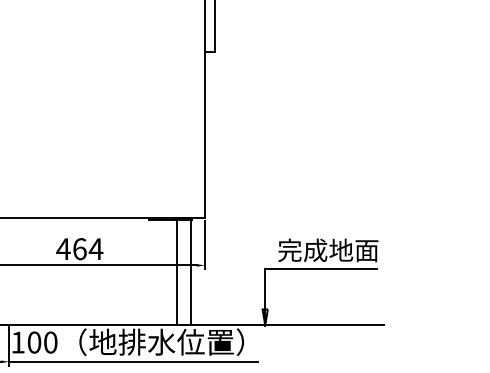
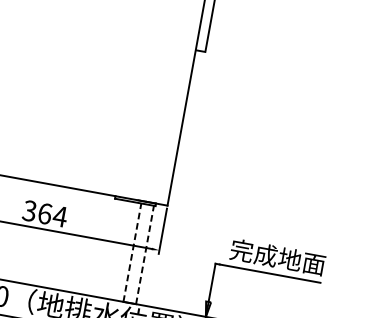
text: (63, 249) -> (29, 211), 464 -> 364
line: (177, 272) -> (132, 252), solid -> dashed
line: (190, 272) -> (144, 254), solid -> dashed

